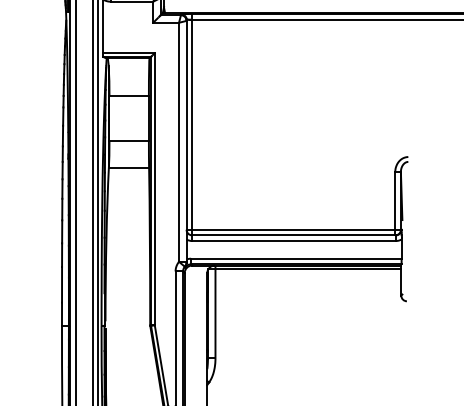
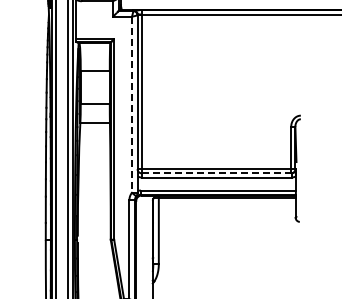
line: (179, 143) -> (132, 105), solid -> dashed
line: (293, 235) -> (216, 173), solid -> dashed

